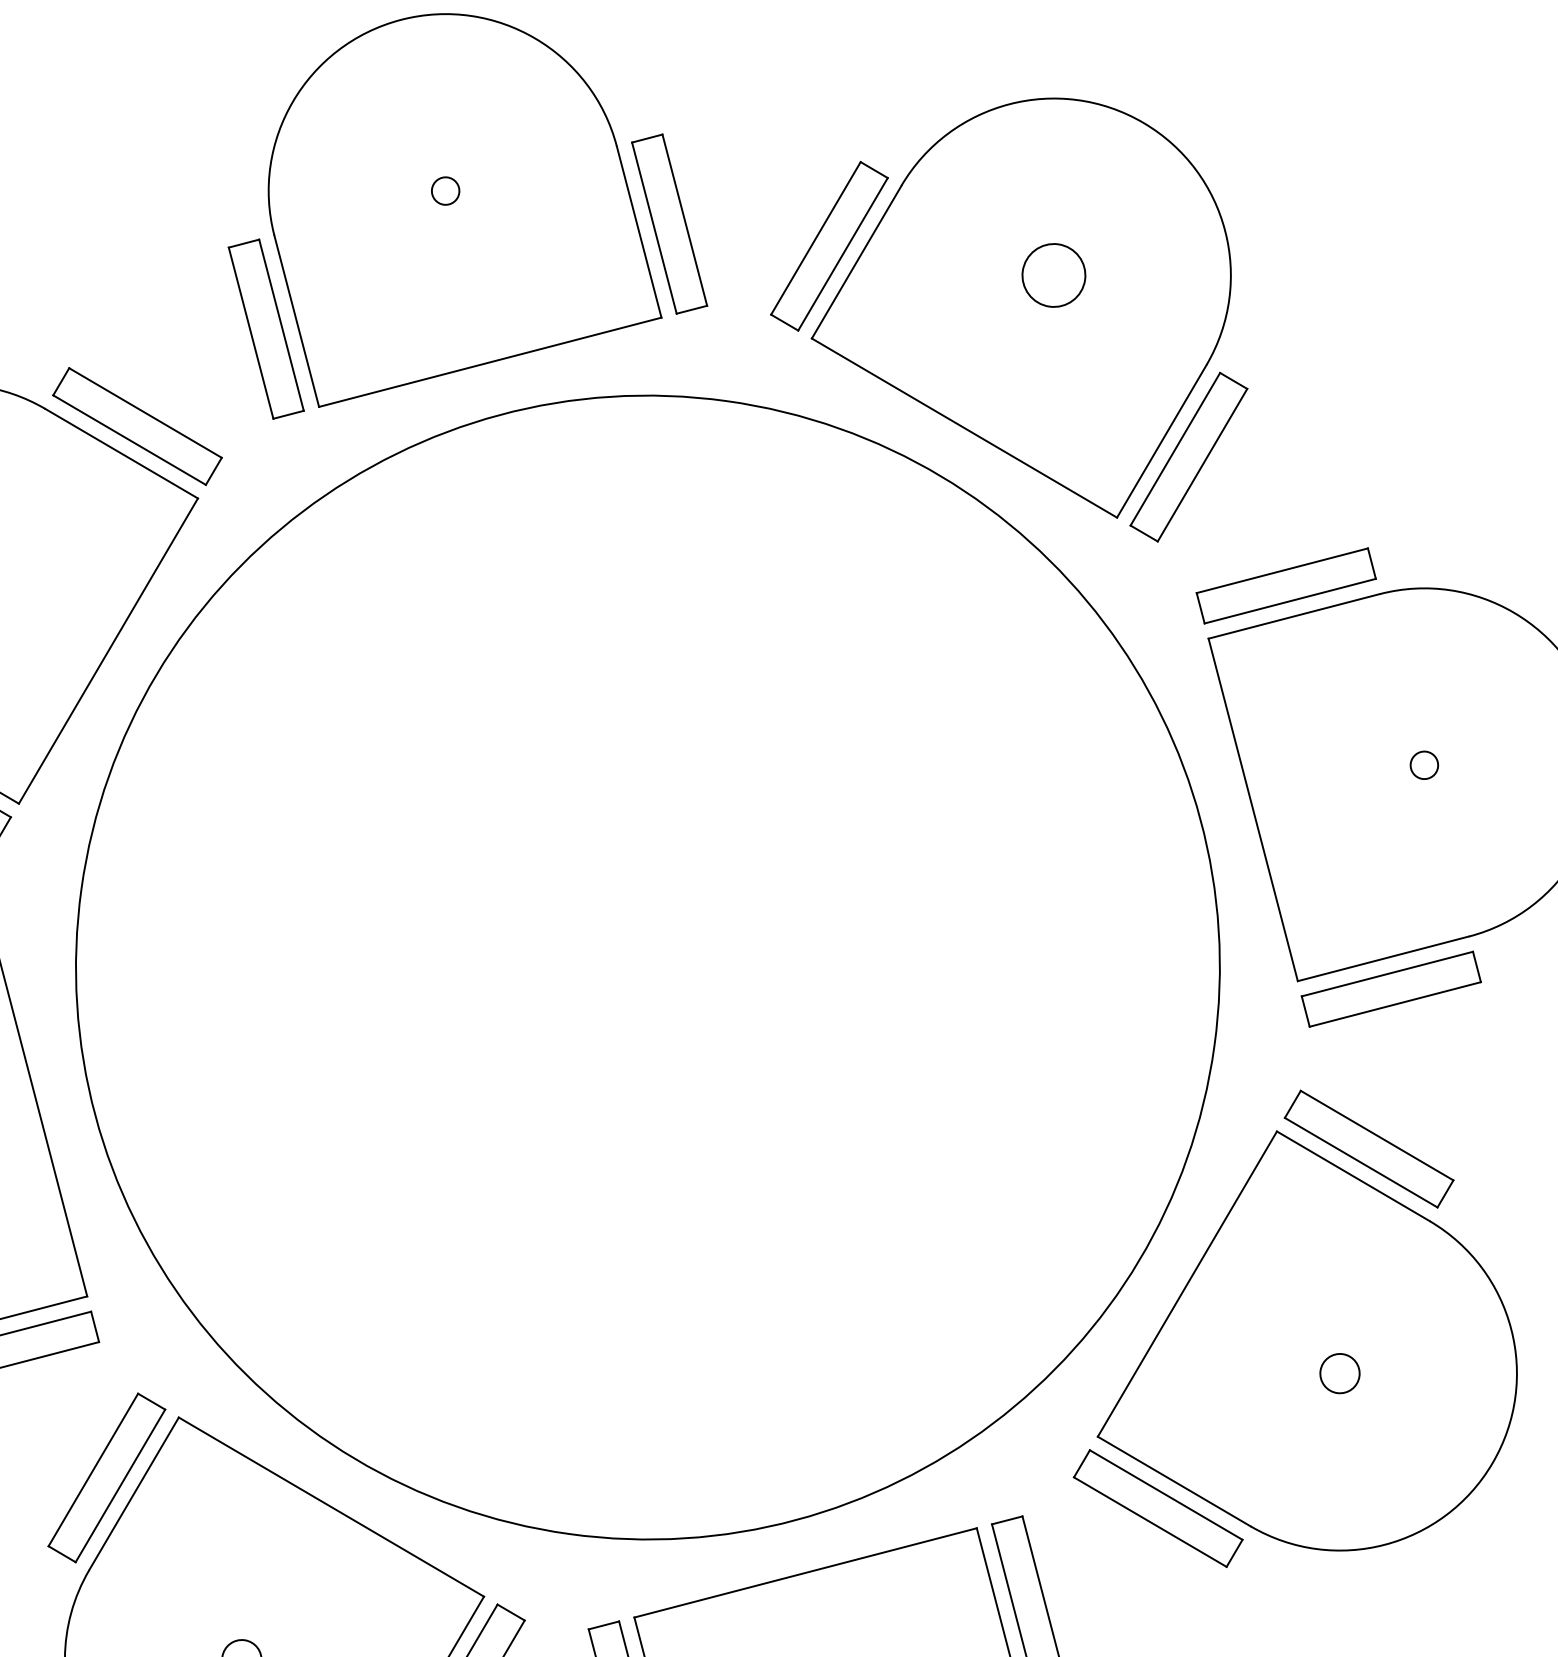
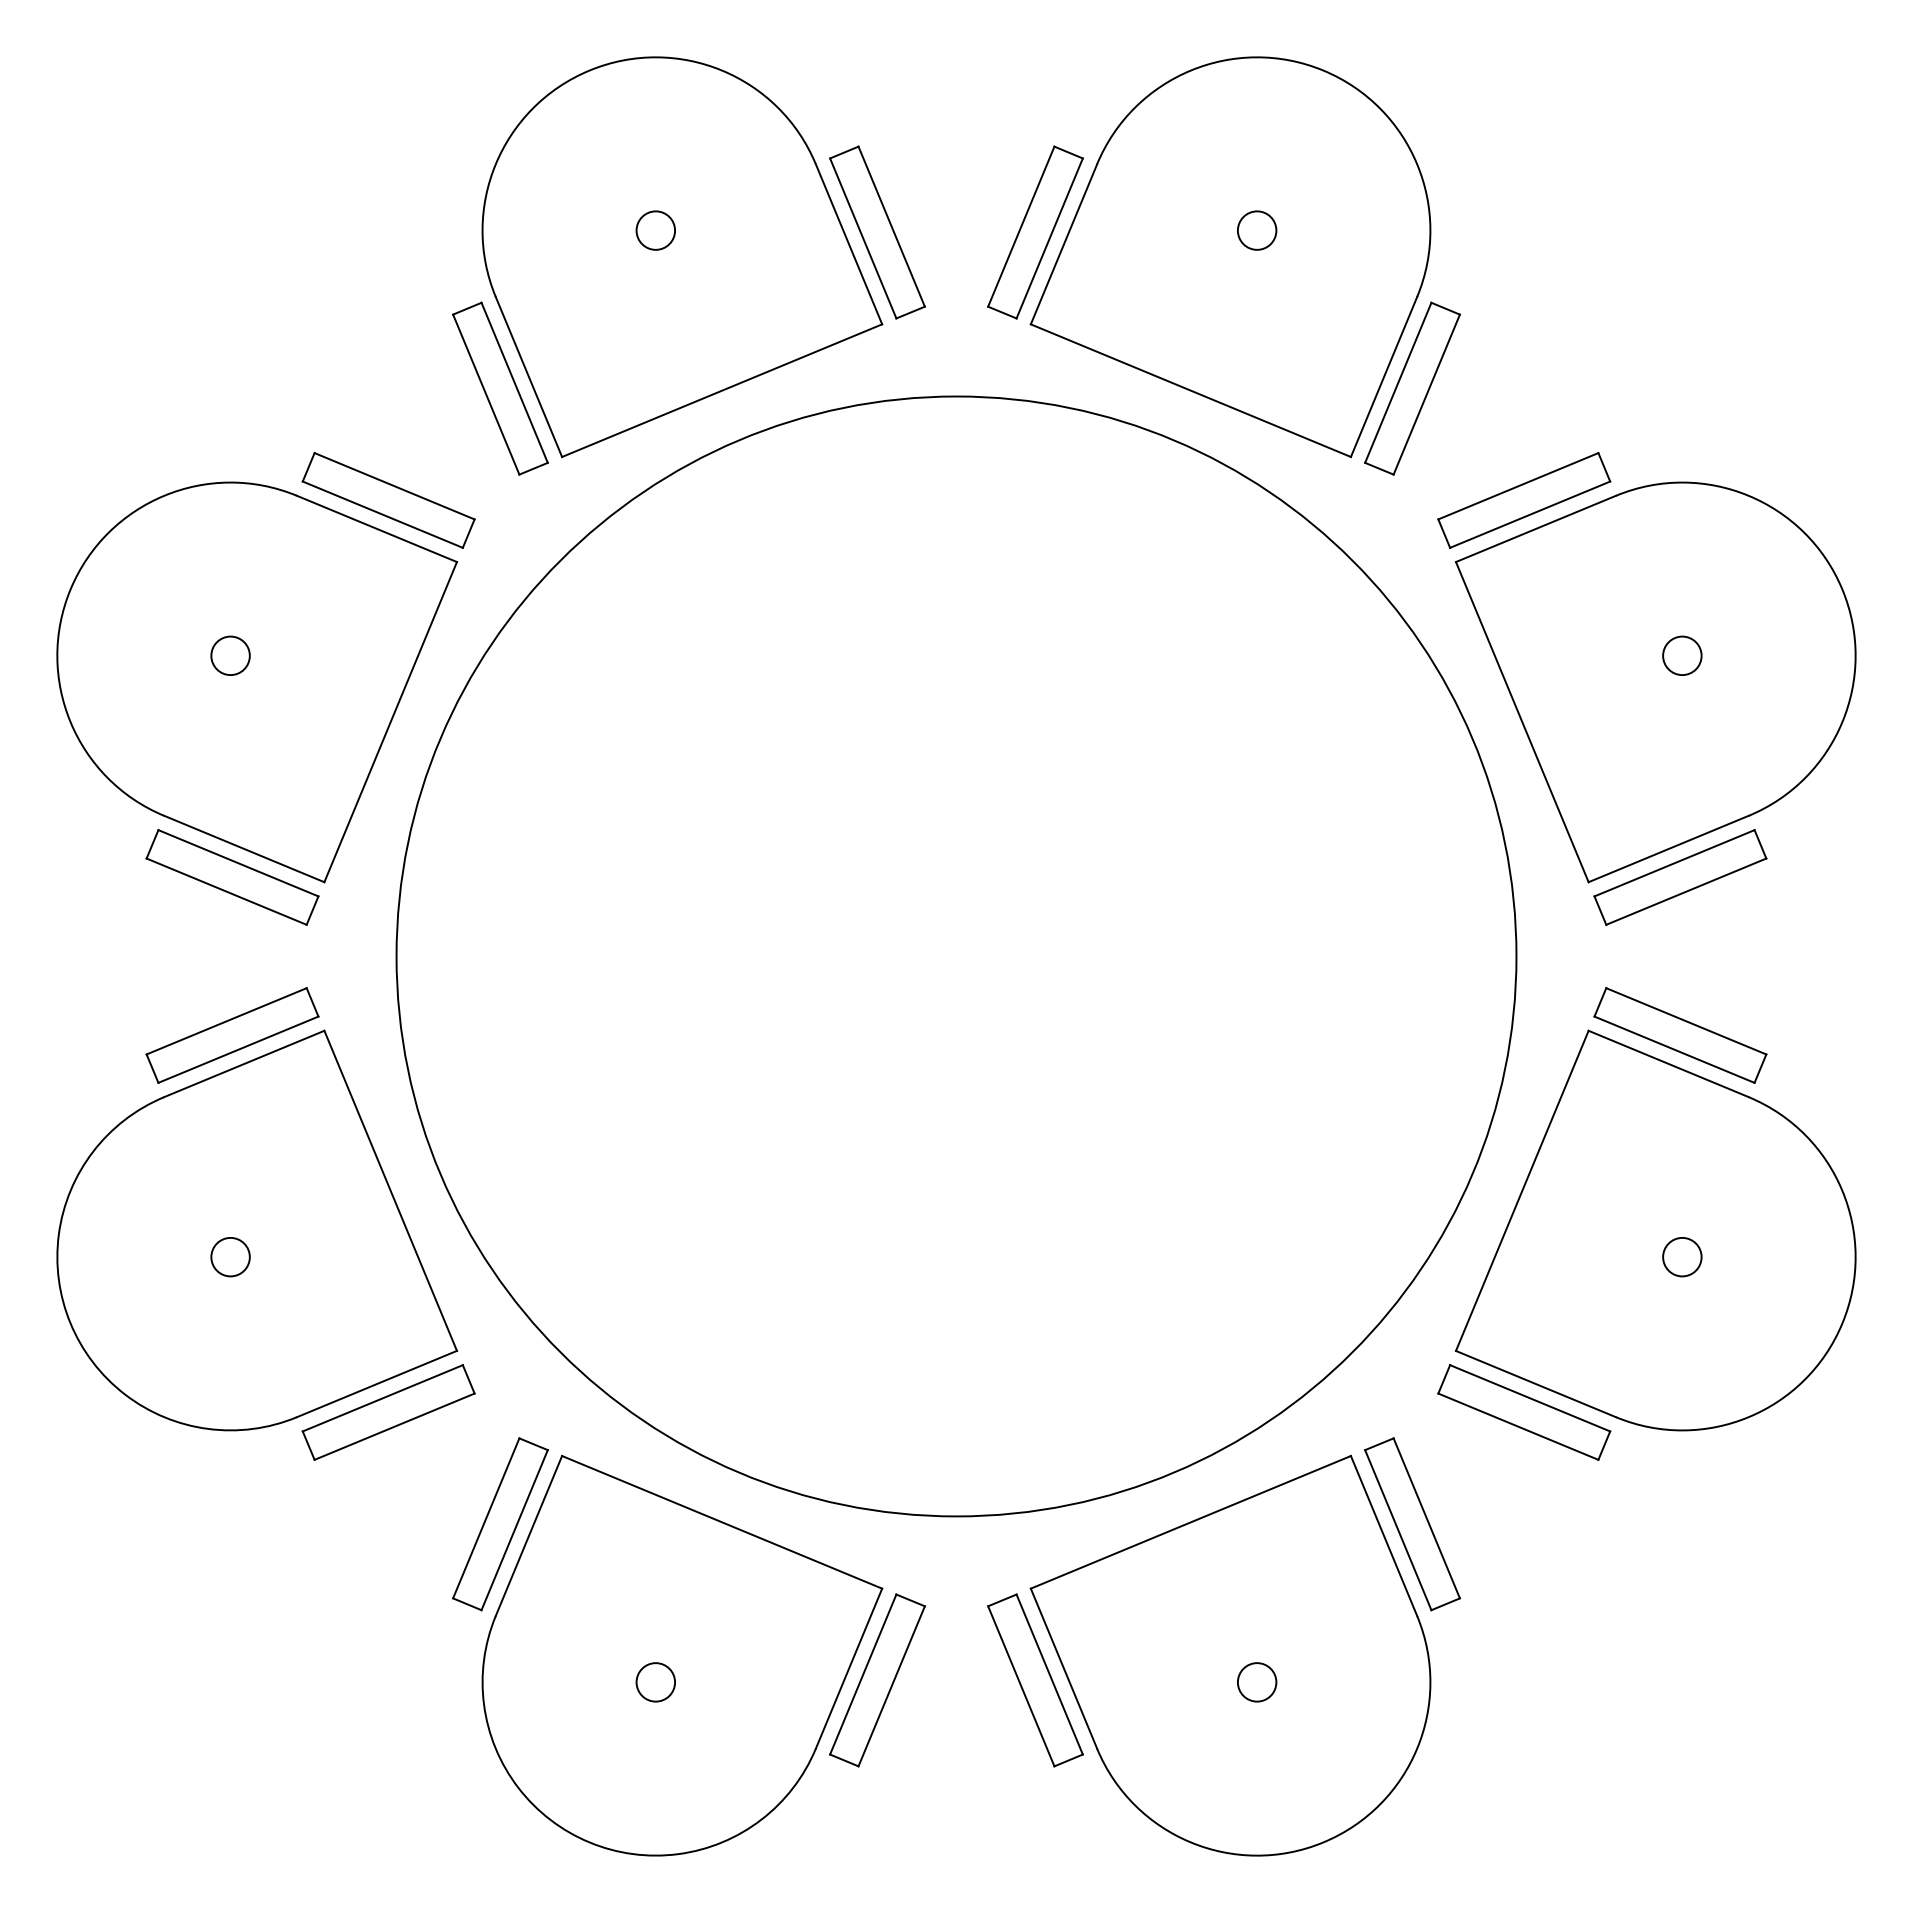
circle: (445, 190) -> (655, 230), size x1.43
circle: (1053, 275) -> (1256, 230), size x0.62
circle: (1424, 765) -> (1682, 655), size x1.43

